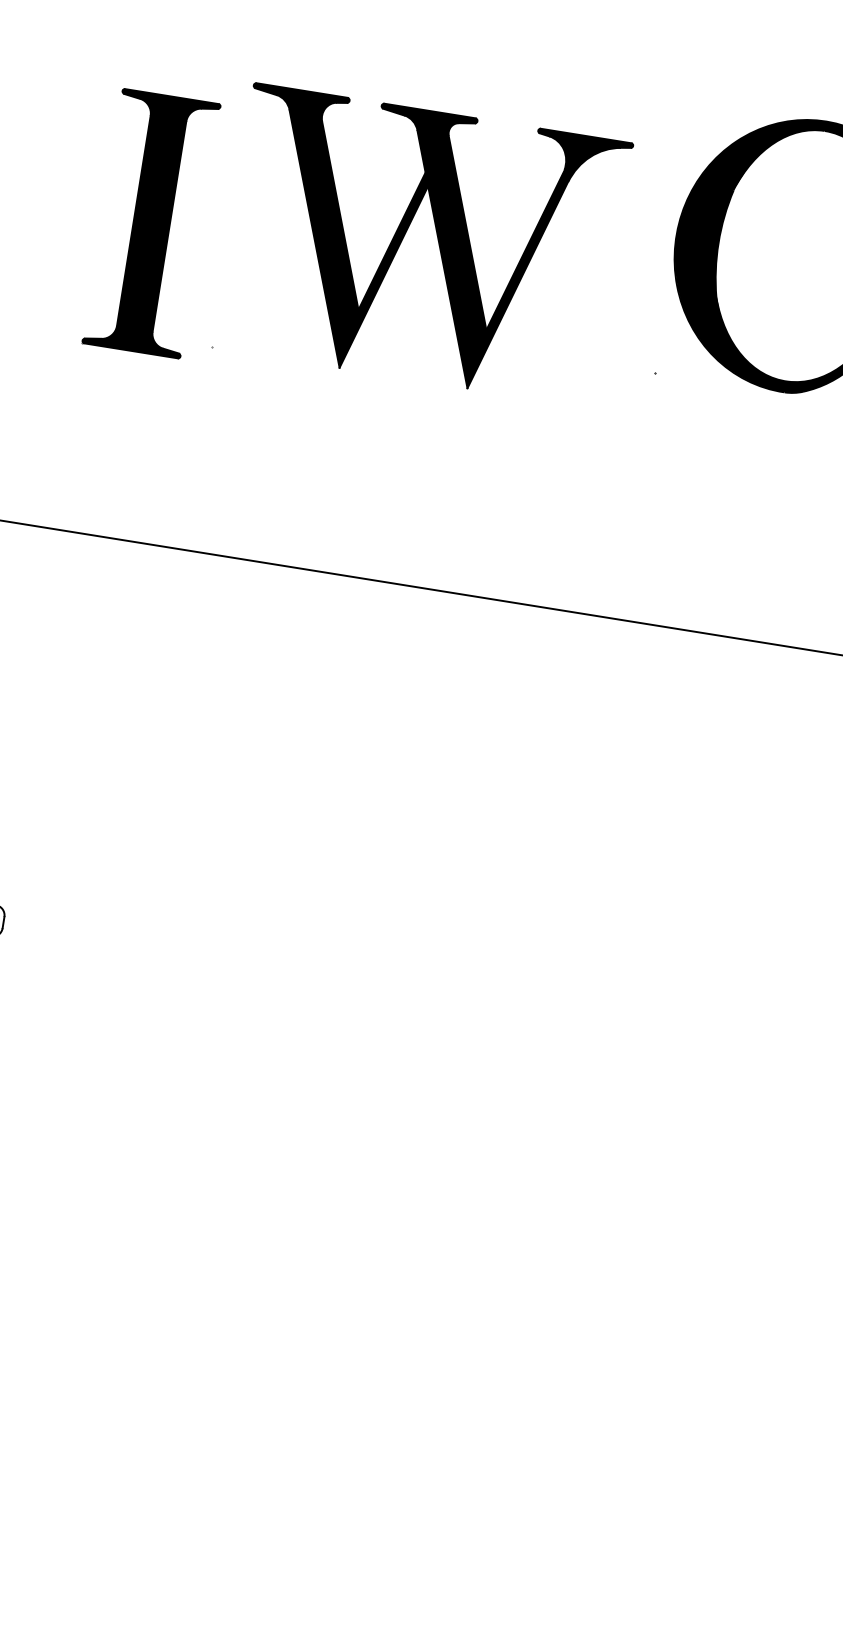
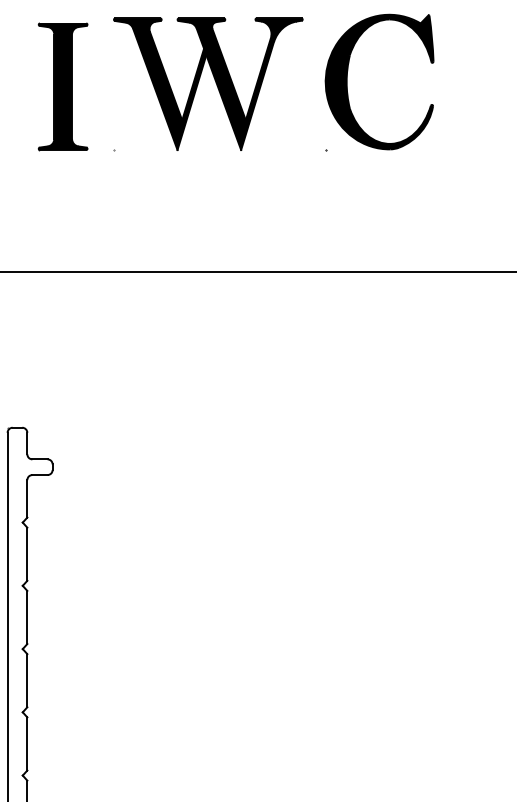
part: (150, 223) -> (62, 86), moved
part: (437, 246) -> (215, 83), moved

